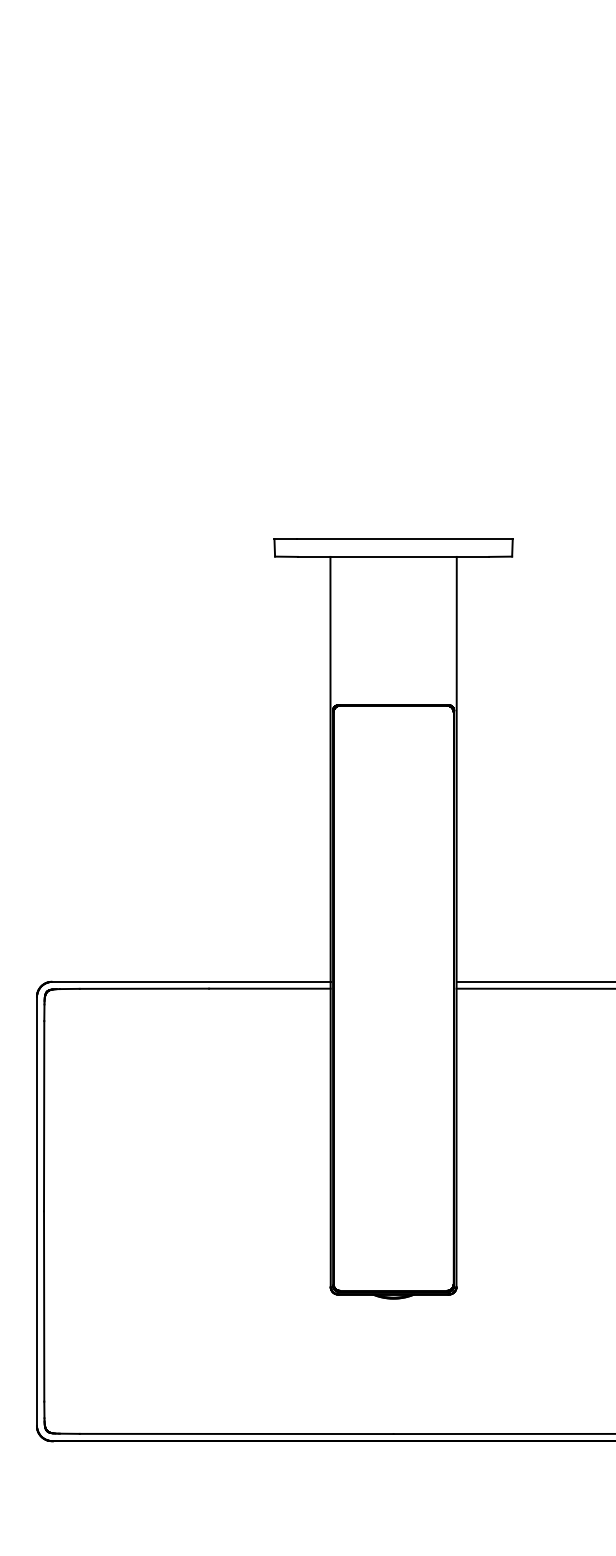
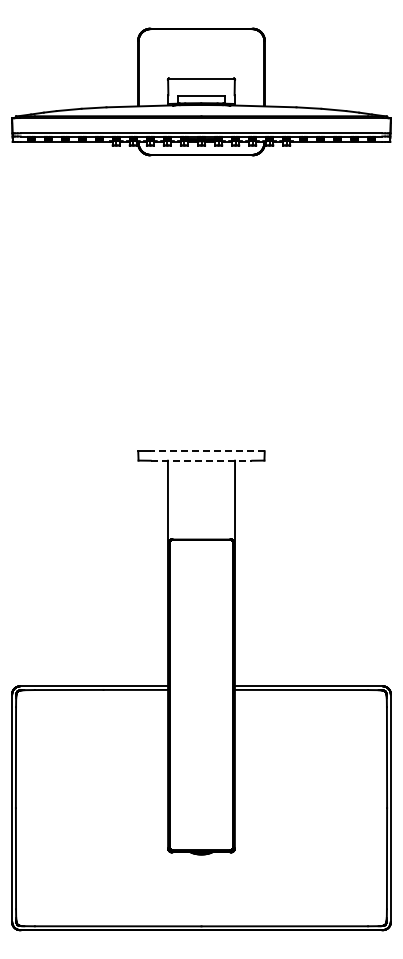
line: (404, 539) -> (207, 451), solid -> dashed
line: (393, 556) -> (201, 460), solid -> dashed

